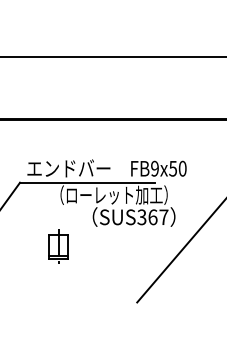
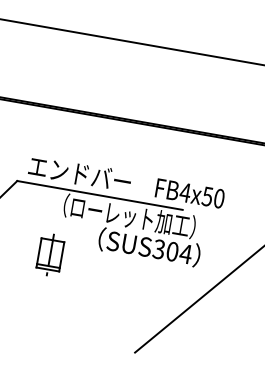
text: (154, 168) -> (184, 192), FB9x50 -> FB4x50
text: (158, 217) -> (179, 253), SUS367 -> SUS304
part: (58, 246) -> (50, 254), moved

